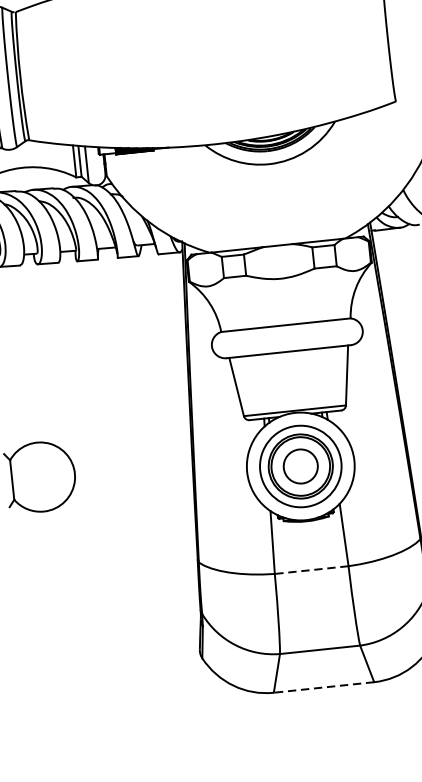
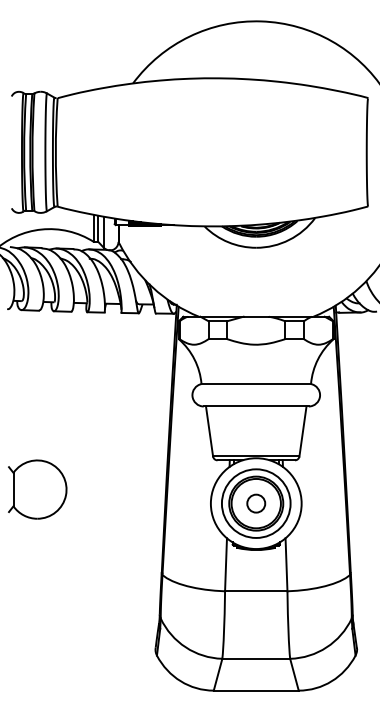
circle: (301, 466) -> (256, 503), size x0.62
line: (310, 570) -> (255, 591), dashed -> solid
line: (323, 687) -> (255, 690), dashed -> solid

